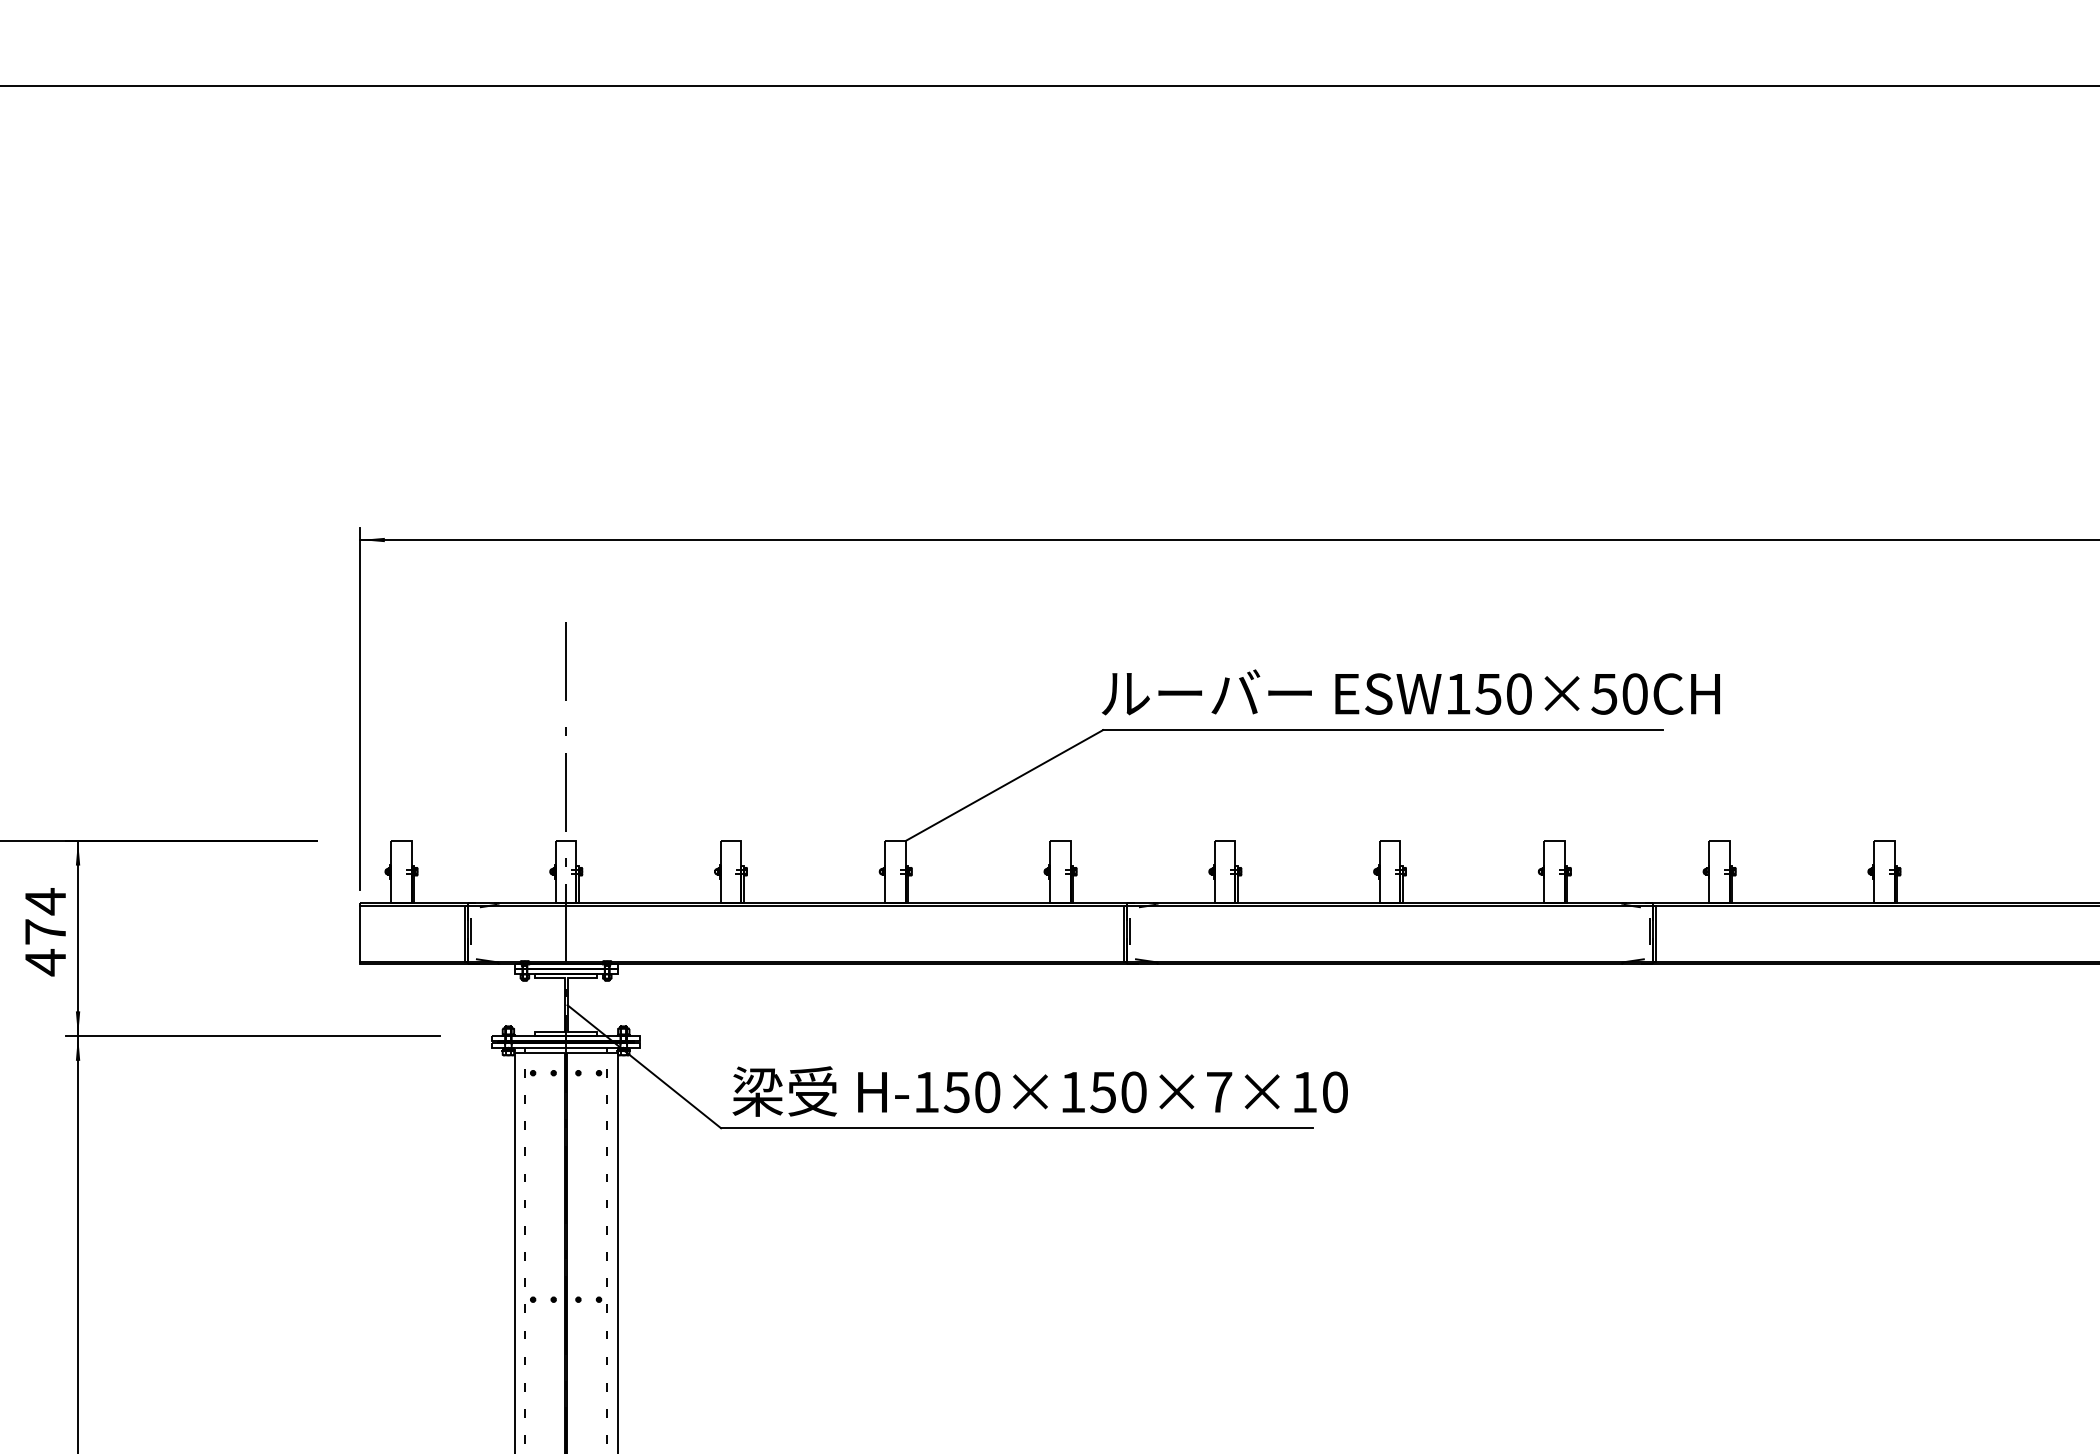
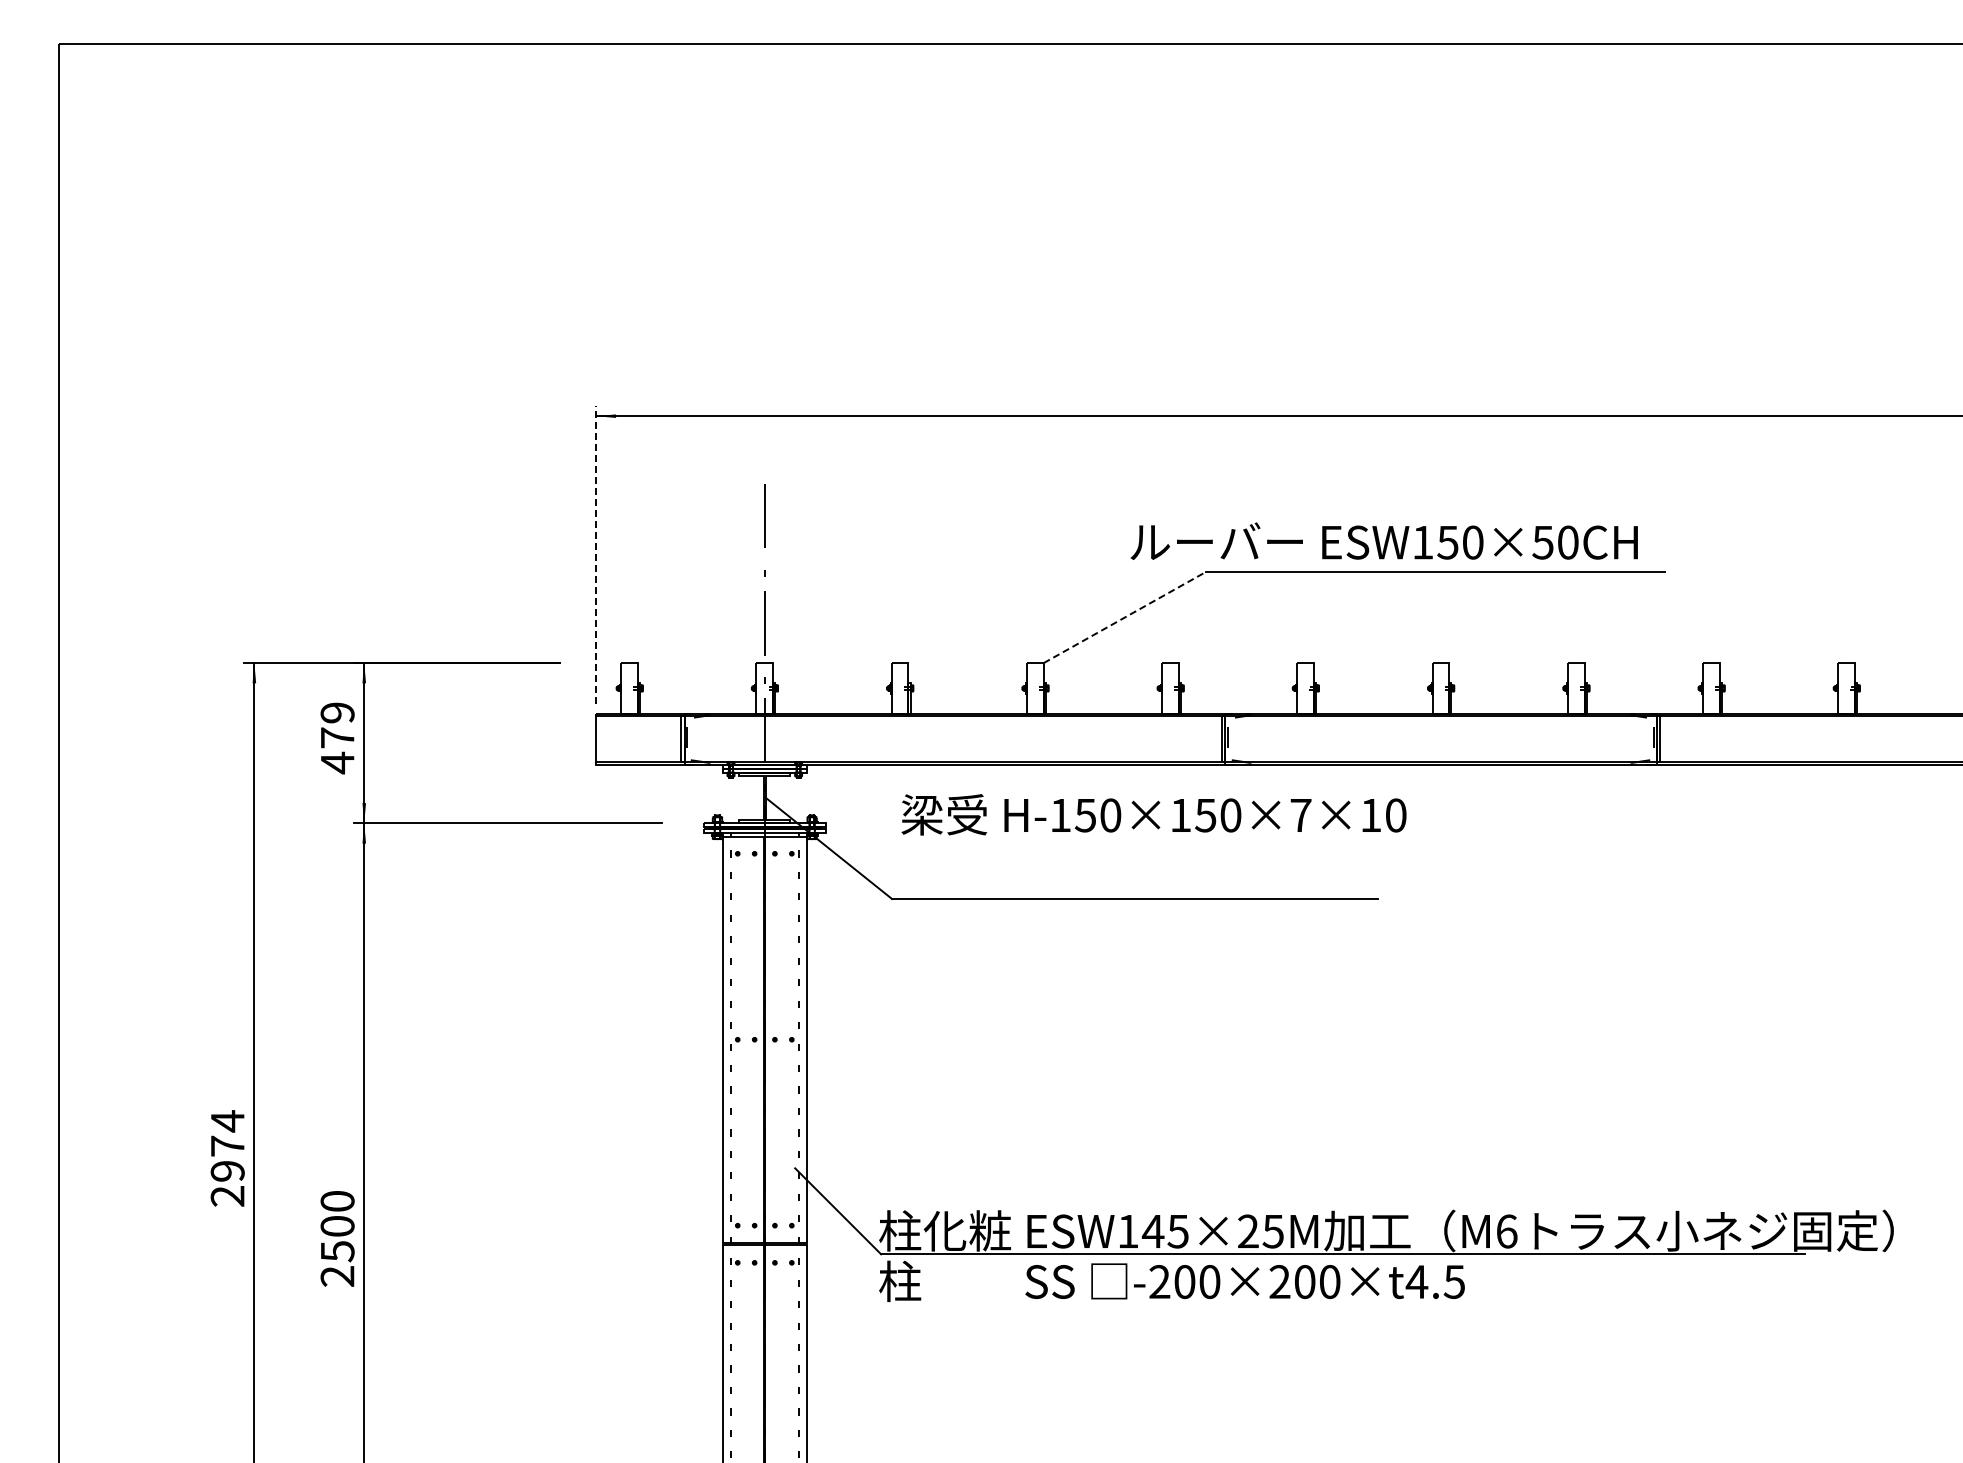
text: (1410, 691) -> (1383, 540), moved
line: (359, 708) -> (595, 554), solid -> dashed
line: (1004, 785) -> (1124, 617), solid -> dashed
text: (45, 901) -> (337, 712), 474 -> 479
text: (1039, 1091) -> (1153, 814), moved

